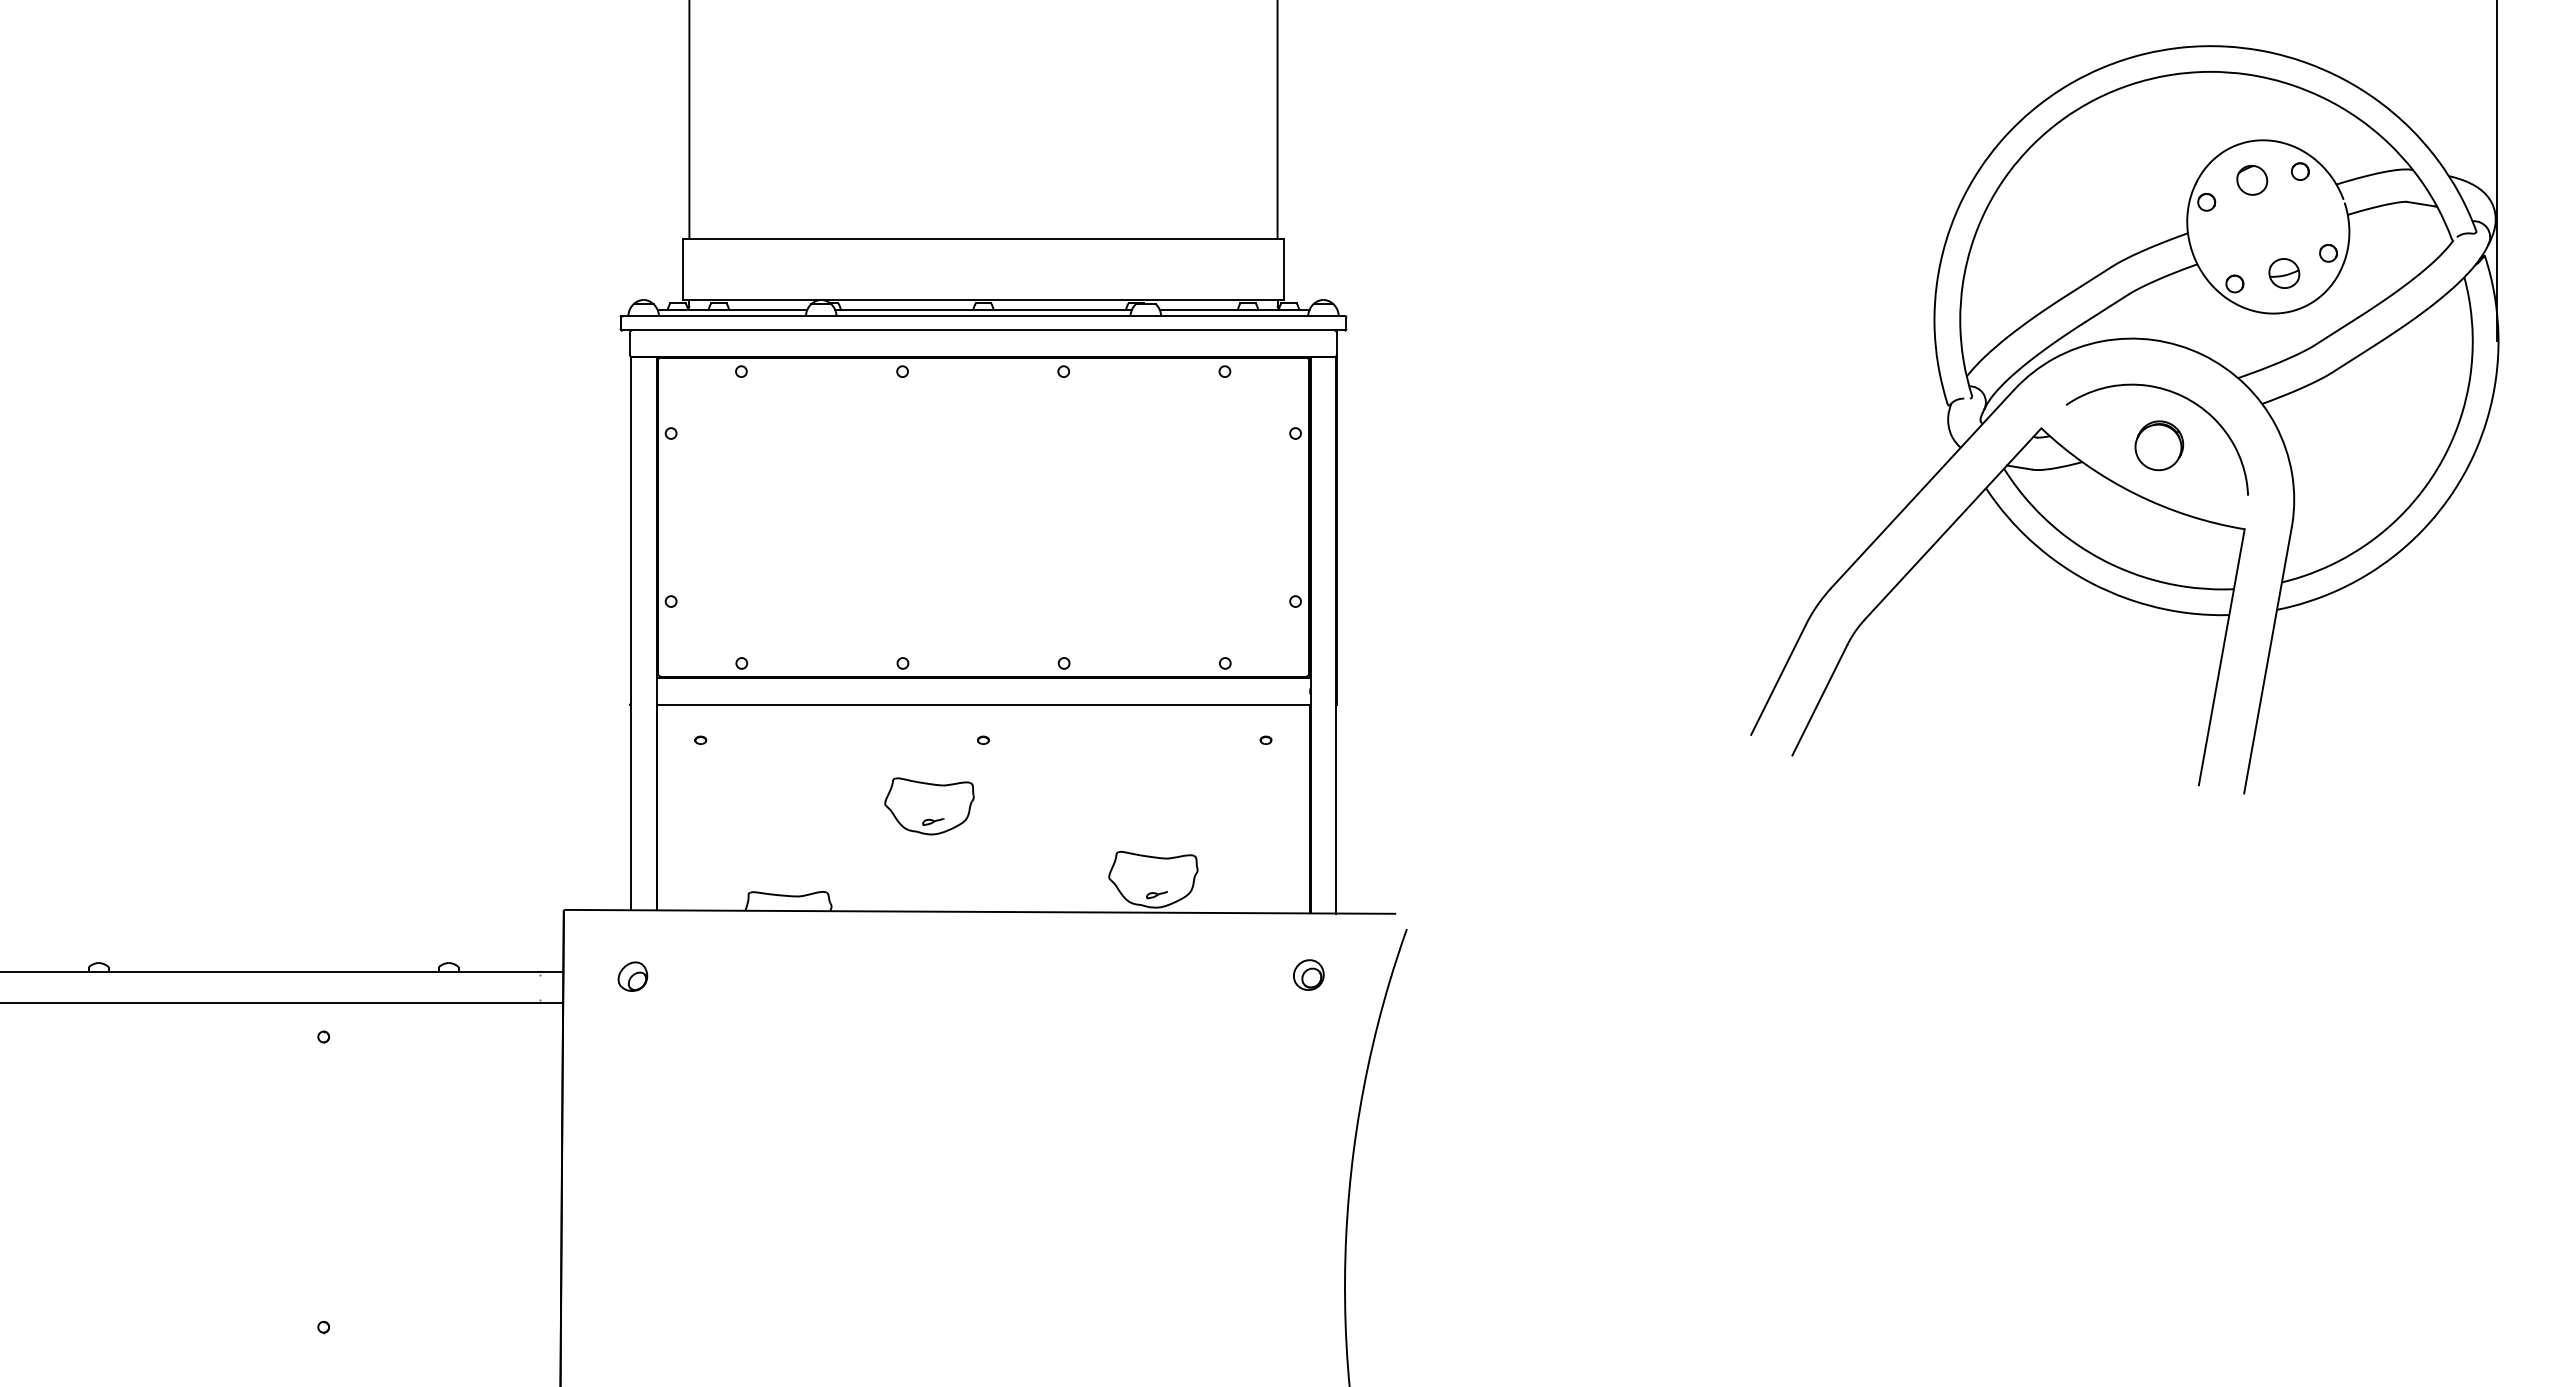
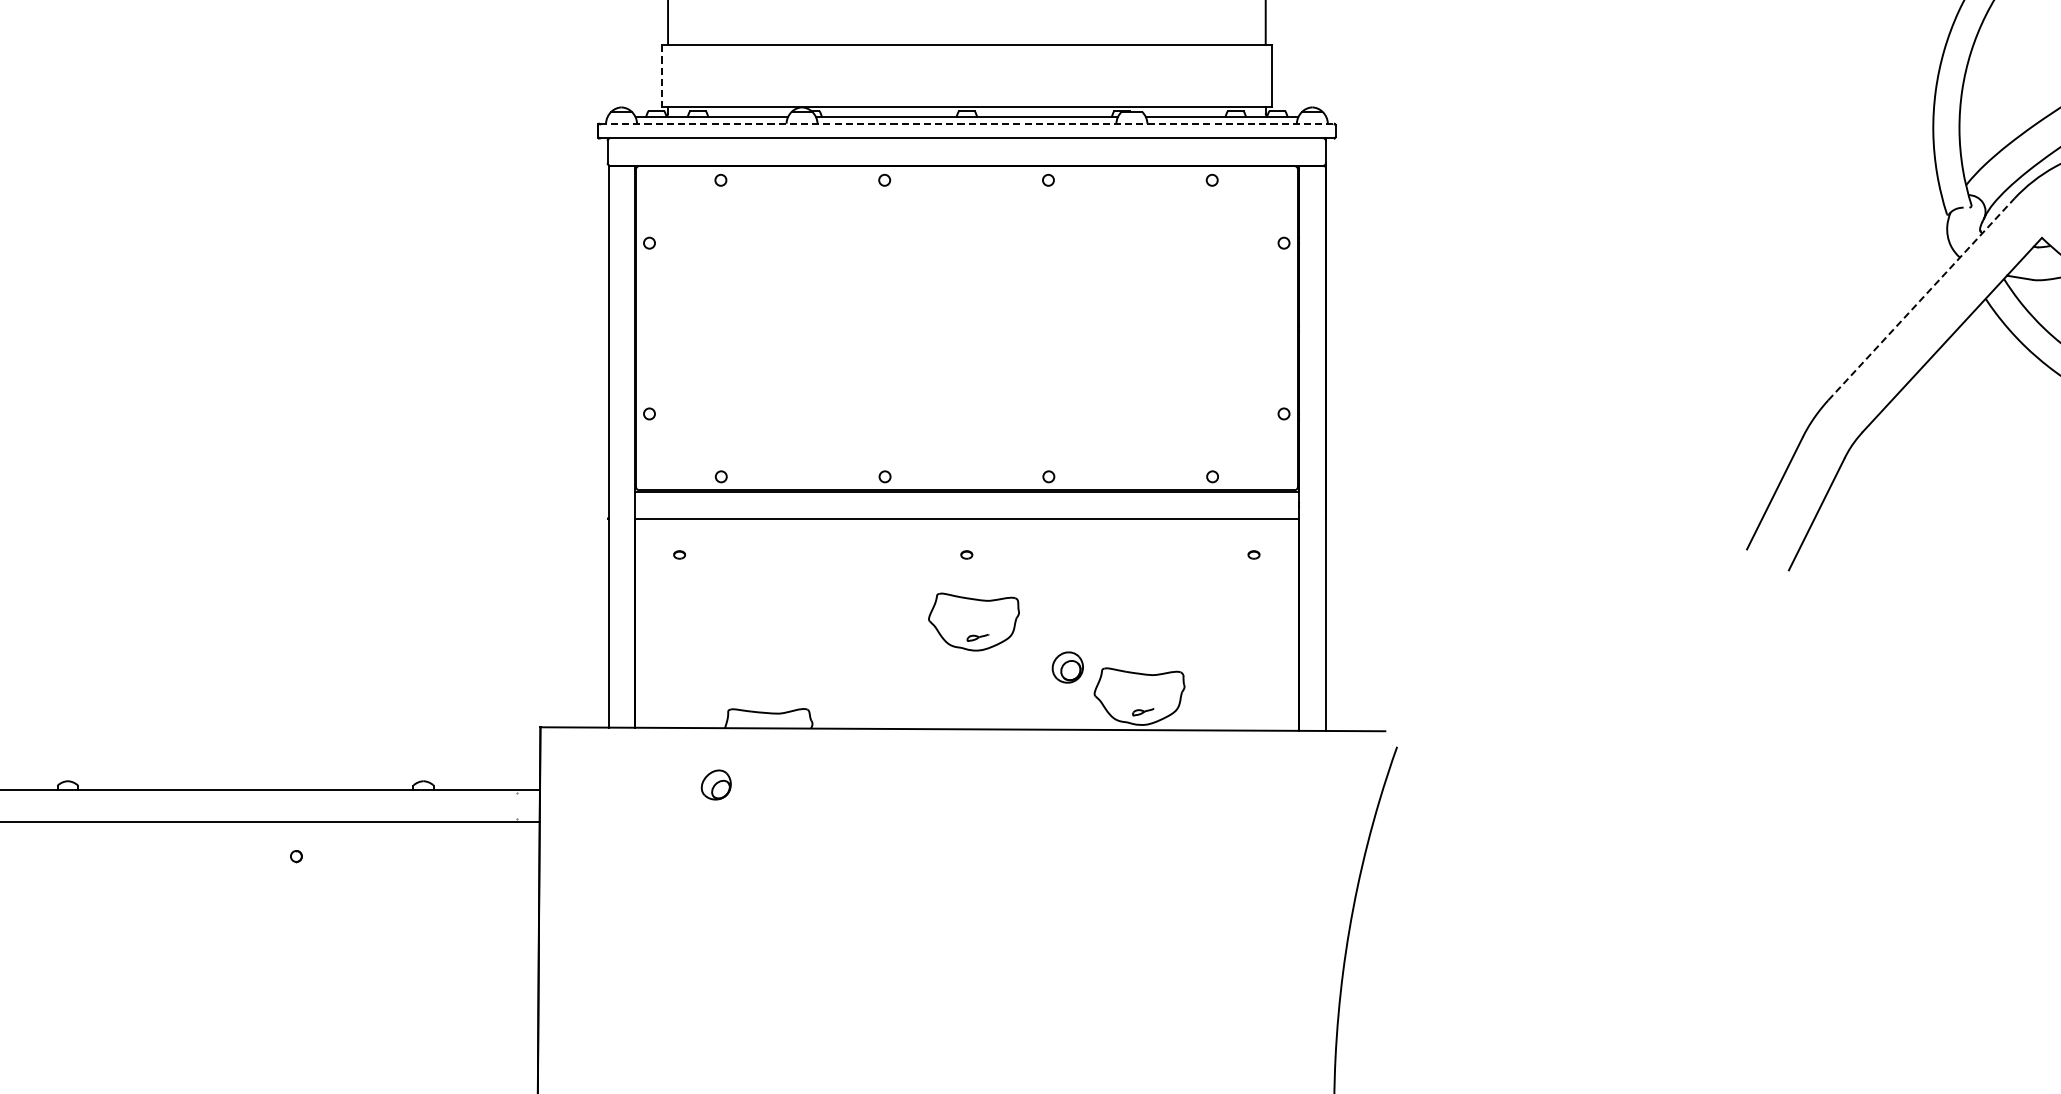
line: (683, 269) -> (662, 76), solid -> dashed
line: (983, 315) -> (966, 123), solid -> dashed
line: (1923, 488) -> (1922, 299), solid -> dashed
part: (929, 806) -> (974, 622), moved
part: (1308, 974) -> (1067, 666), moved
part: (632, 976) -> (715, 784), moved

